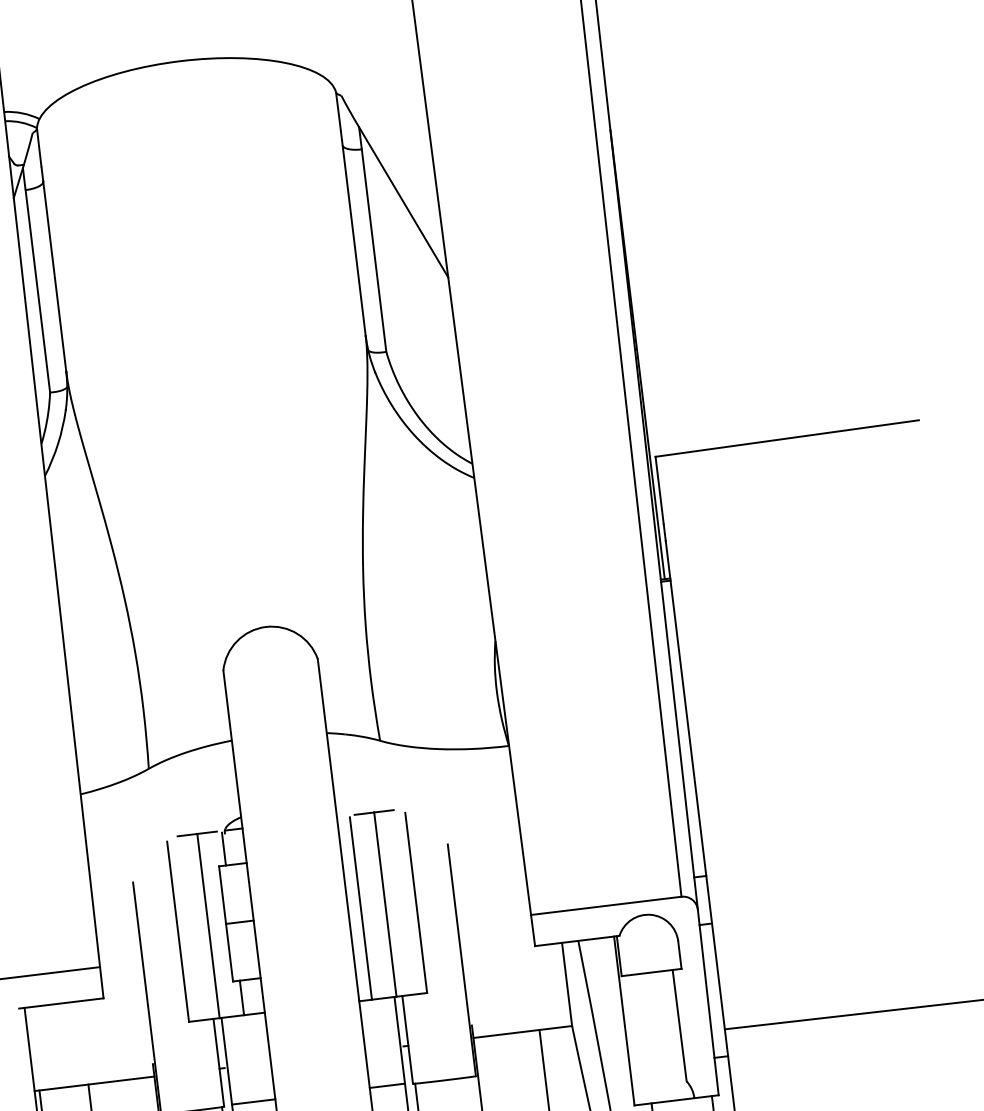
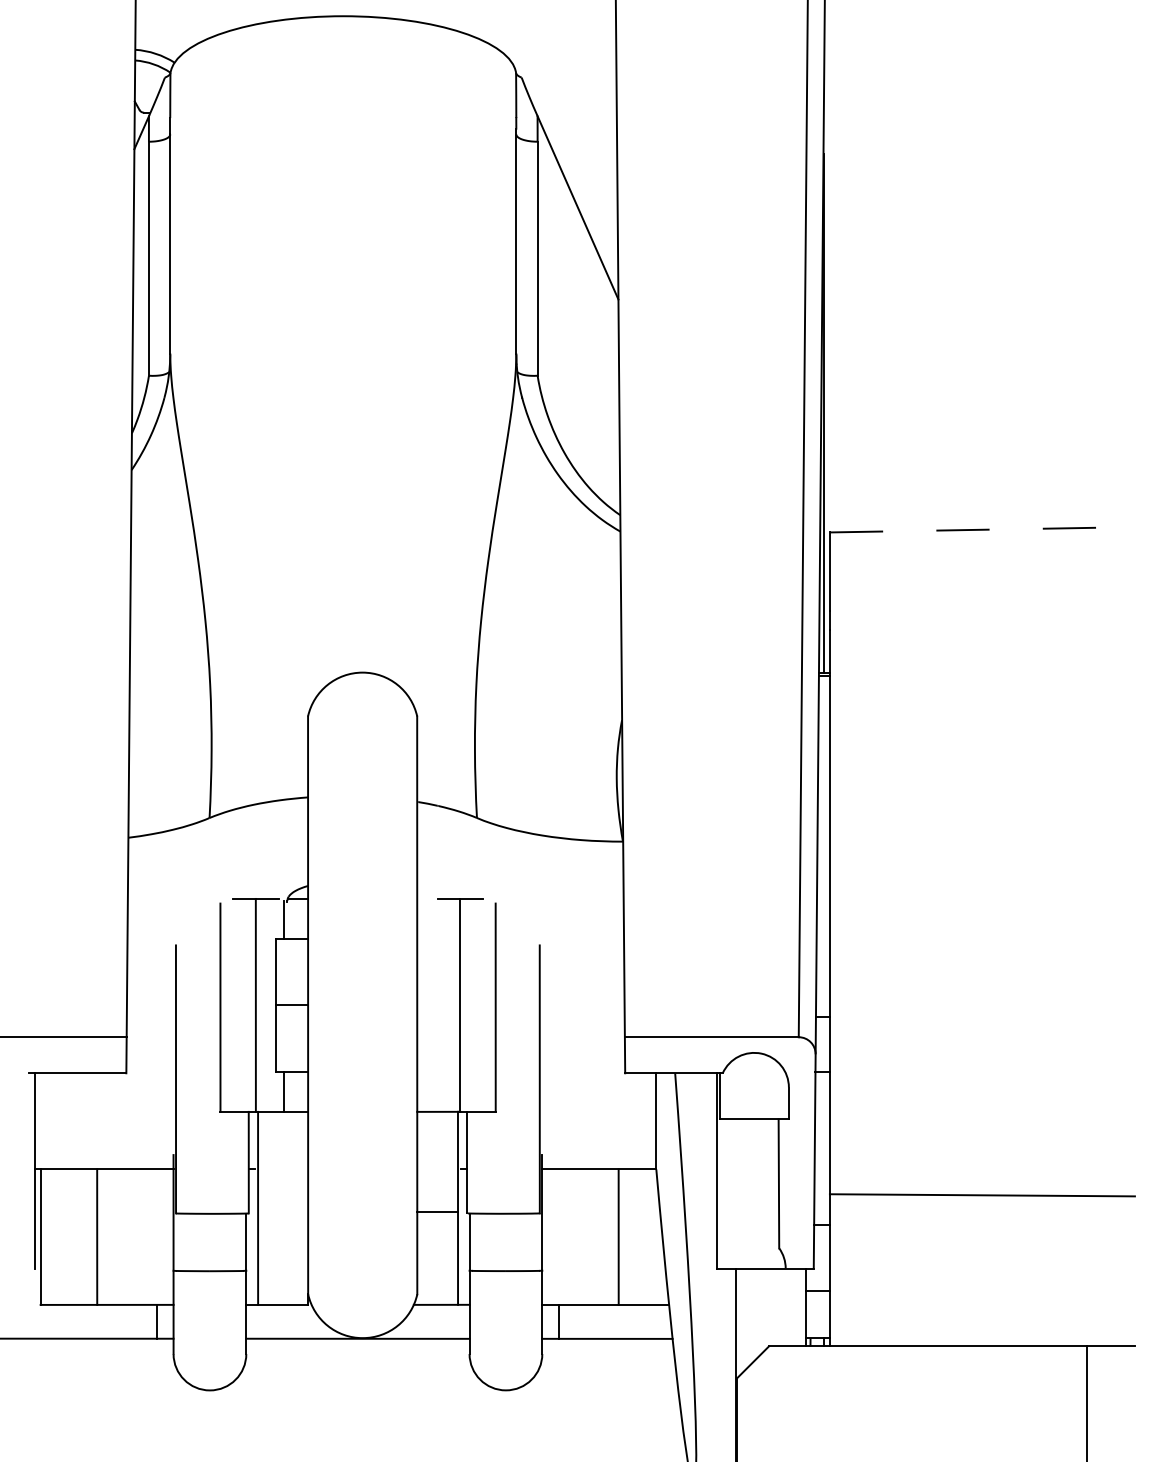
line: (787, 438) -> (982, 529), solid -> dashed
line: (360, 908) -> (431, 1006), removed
line: (254, 1102) -> (283, 1212), removed

